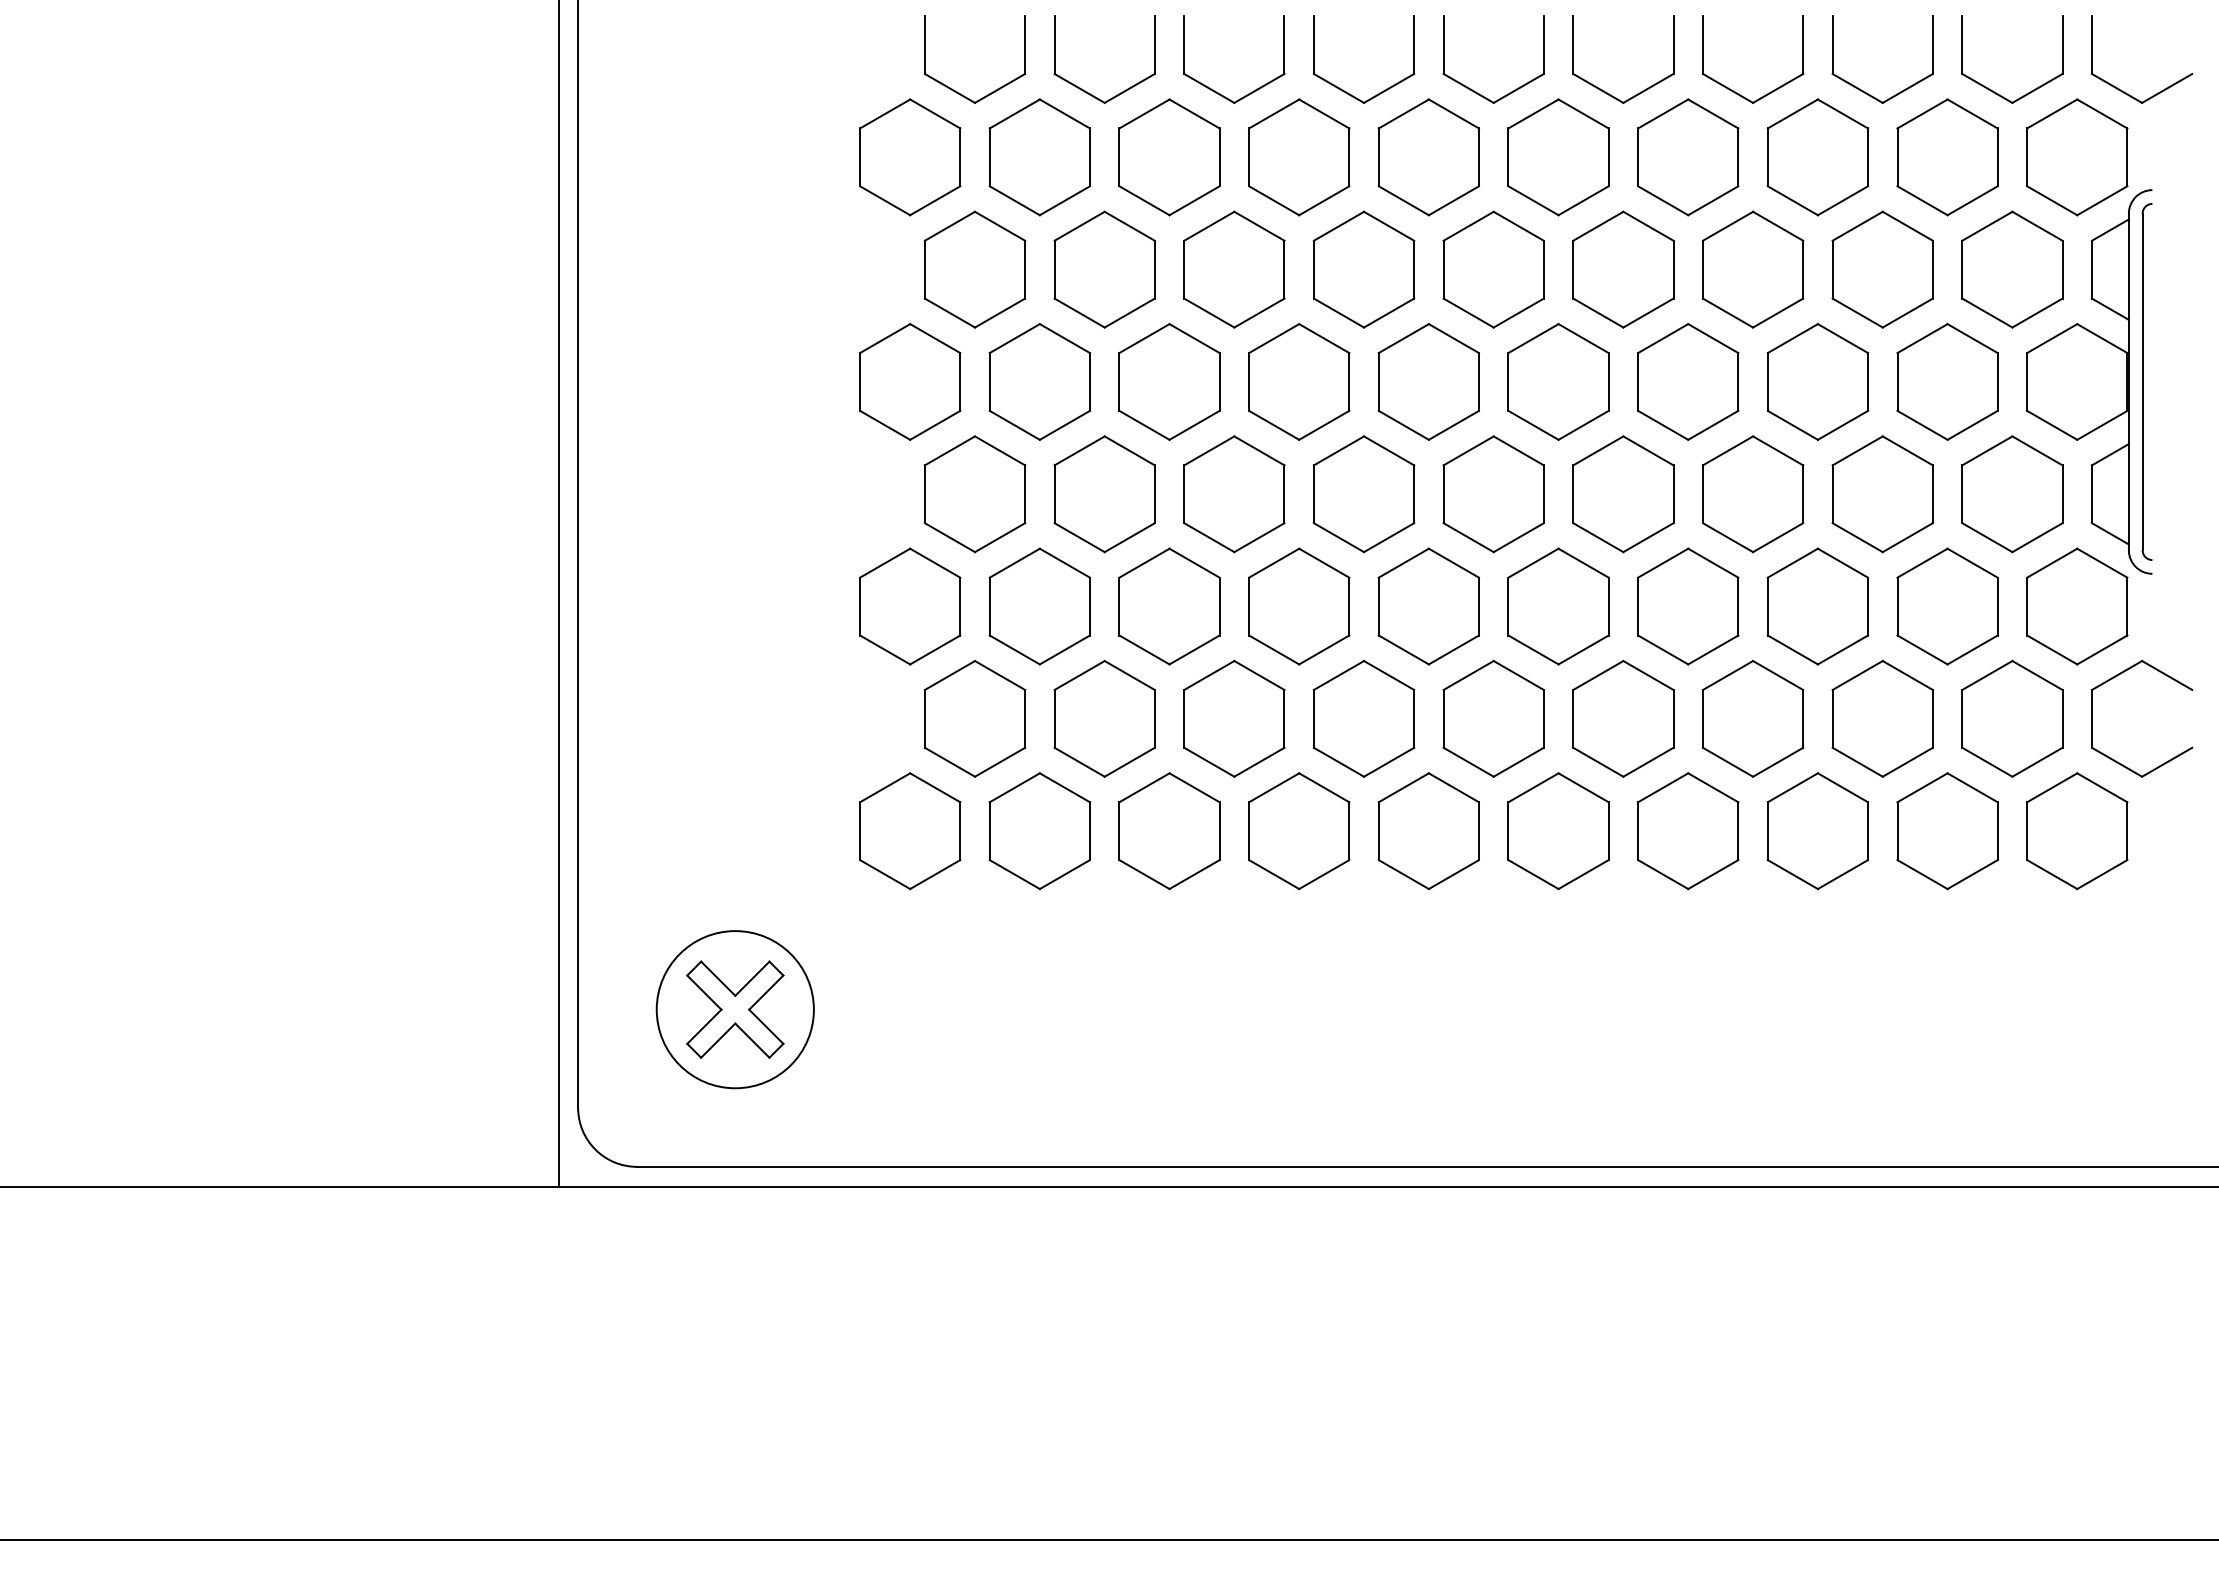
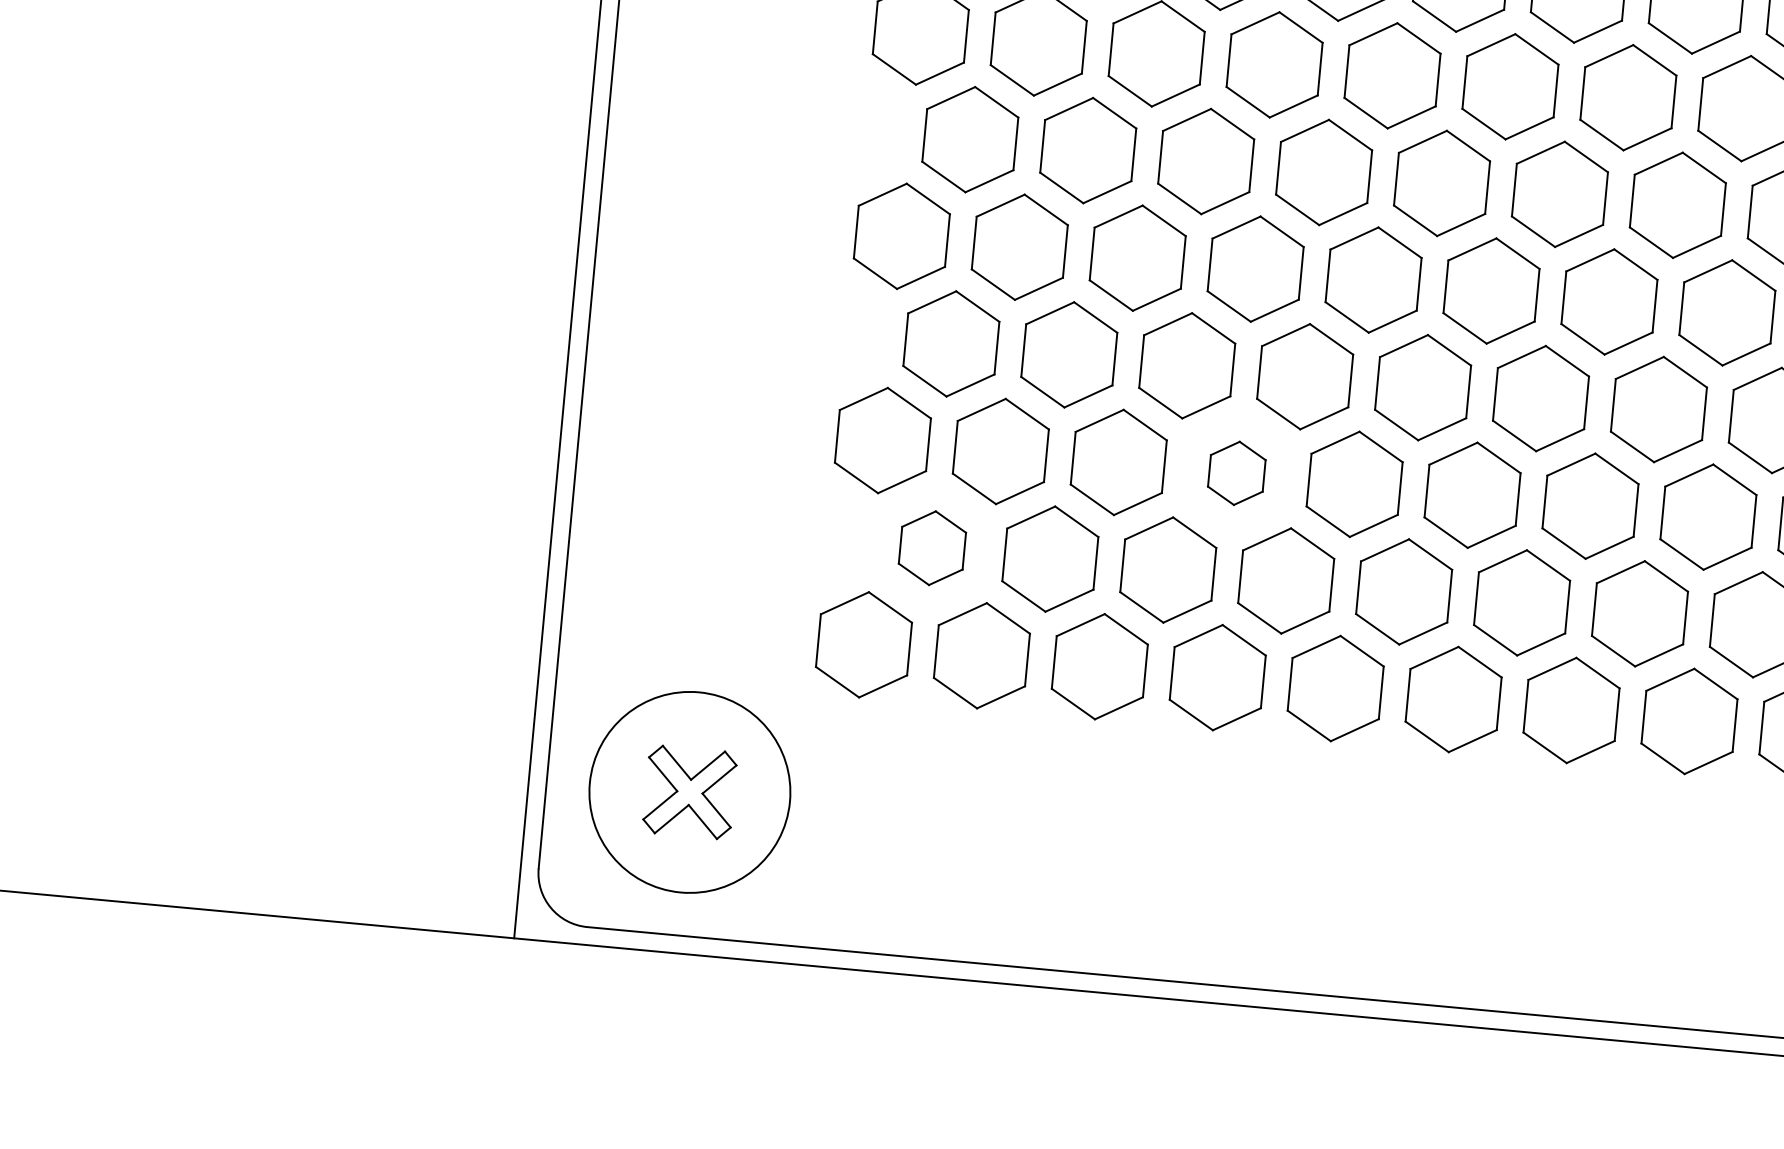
part: (1299, 606) -> (1236, 473), size x0.6
part: (974, 718) -> (931, 547), size x0.7
circle: (734, 1009) -> (689, 792), size x1.4

